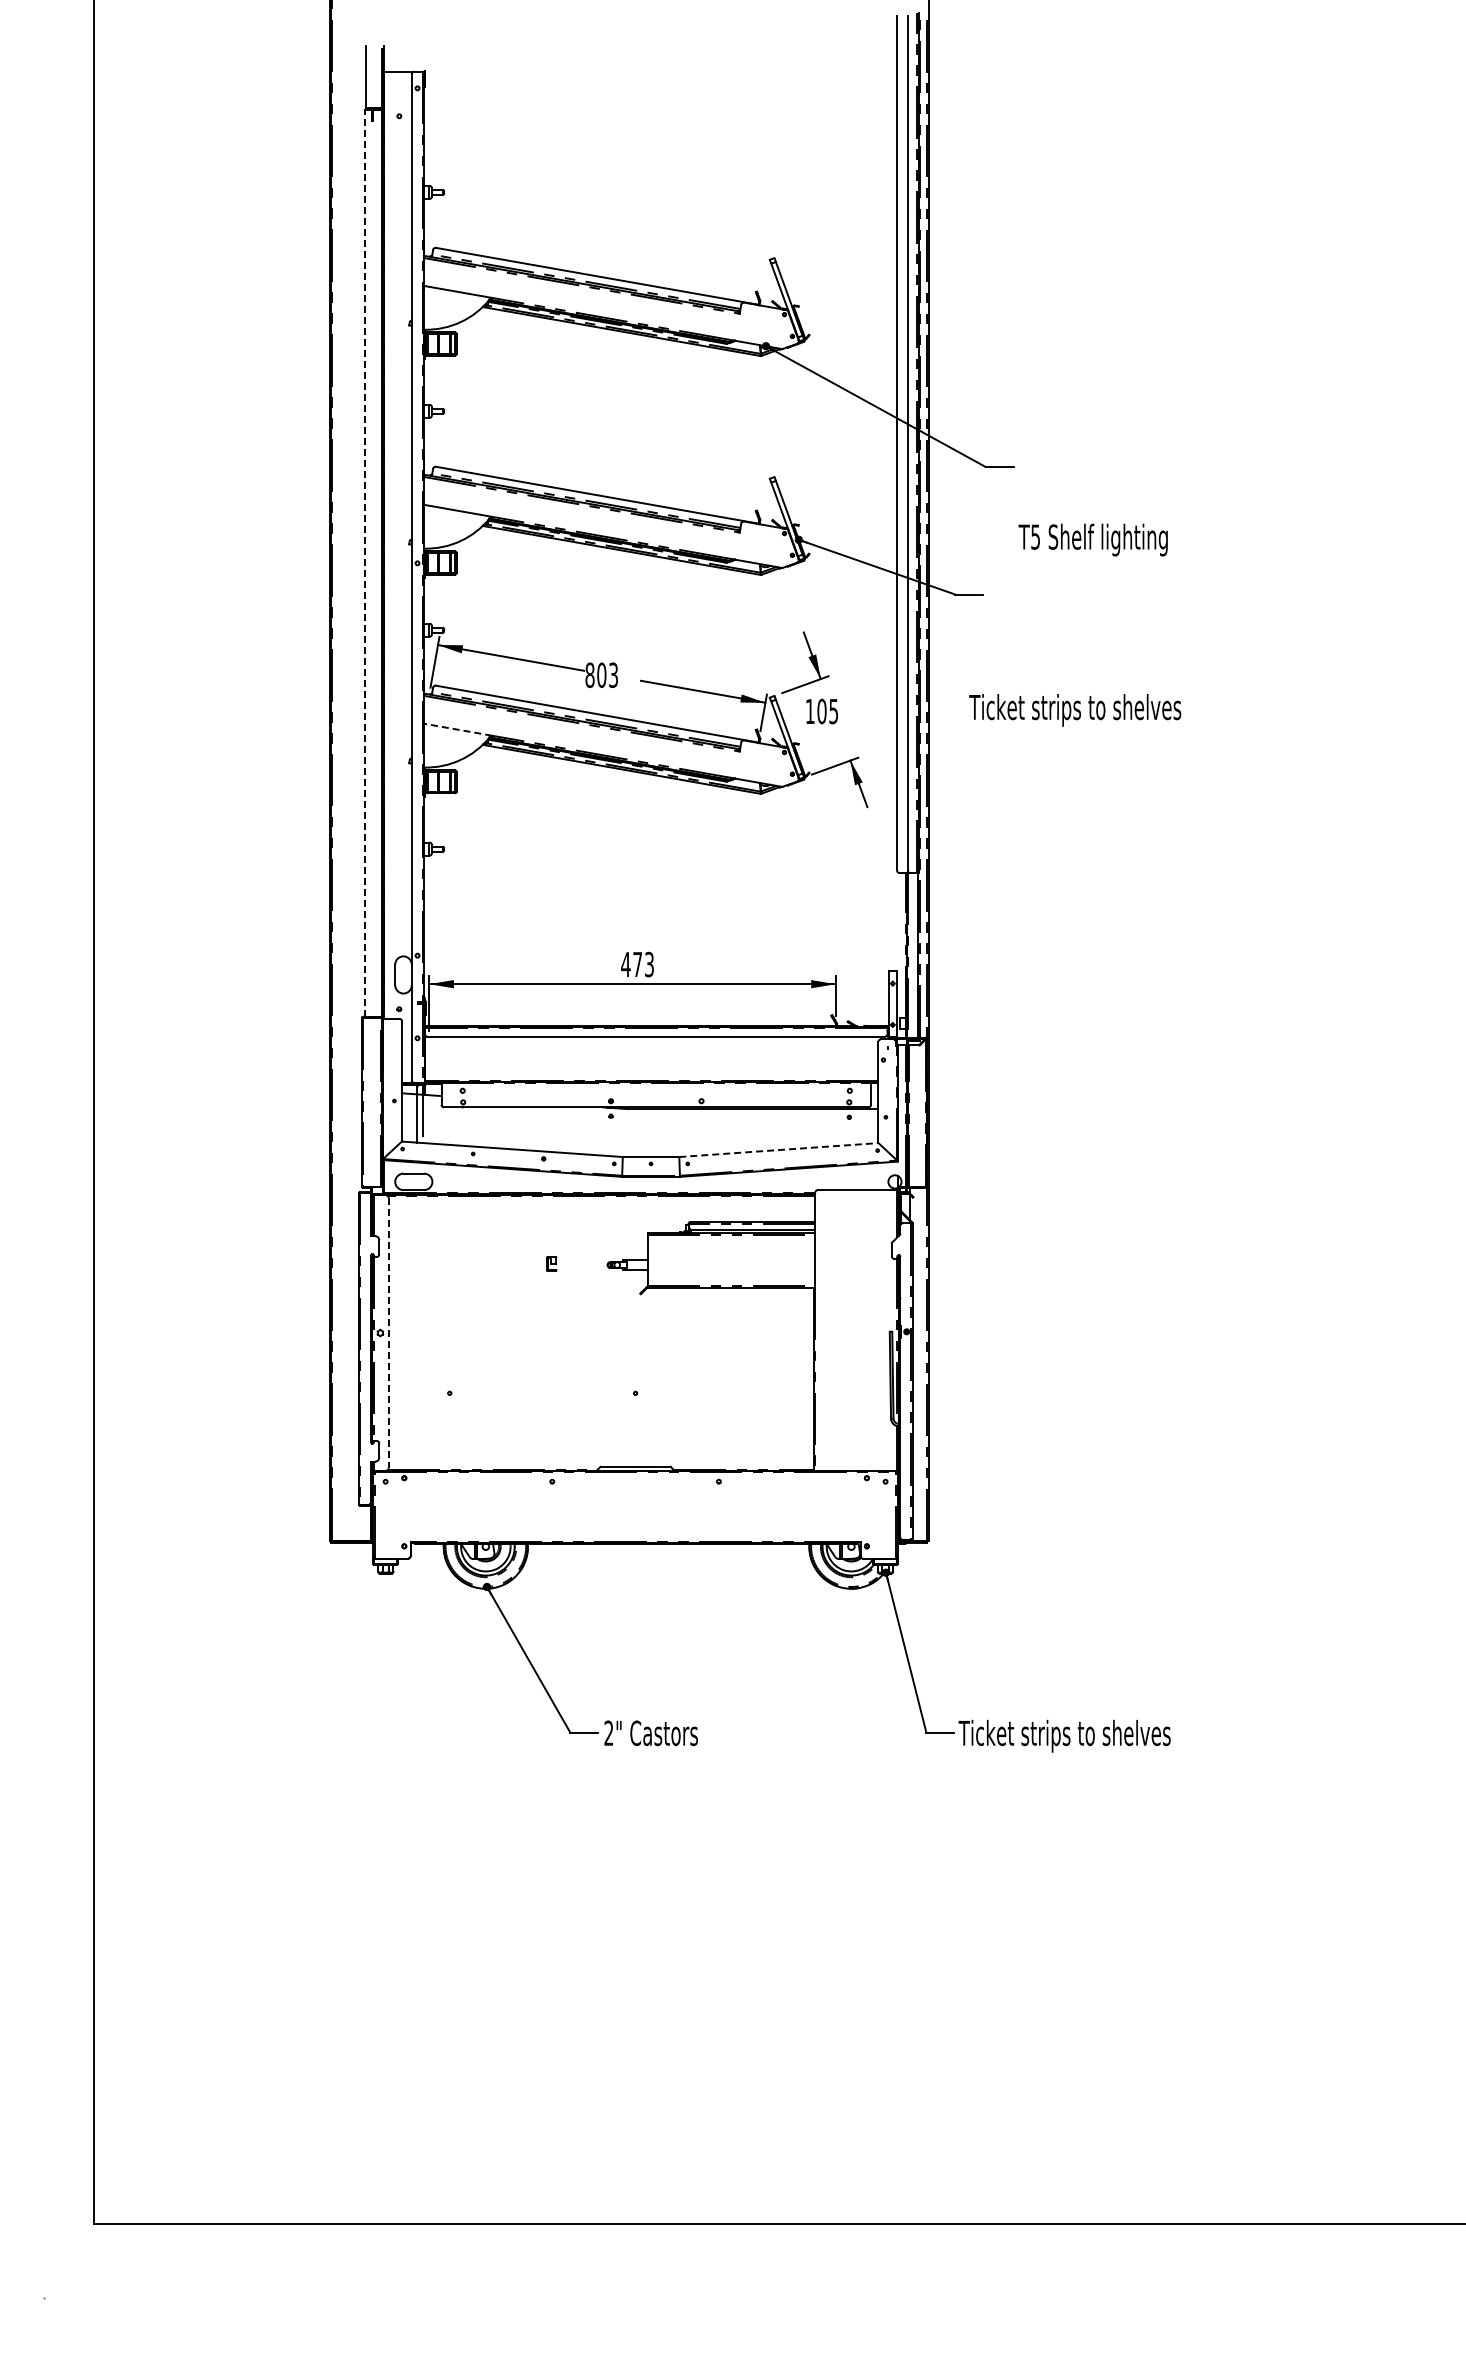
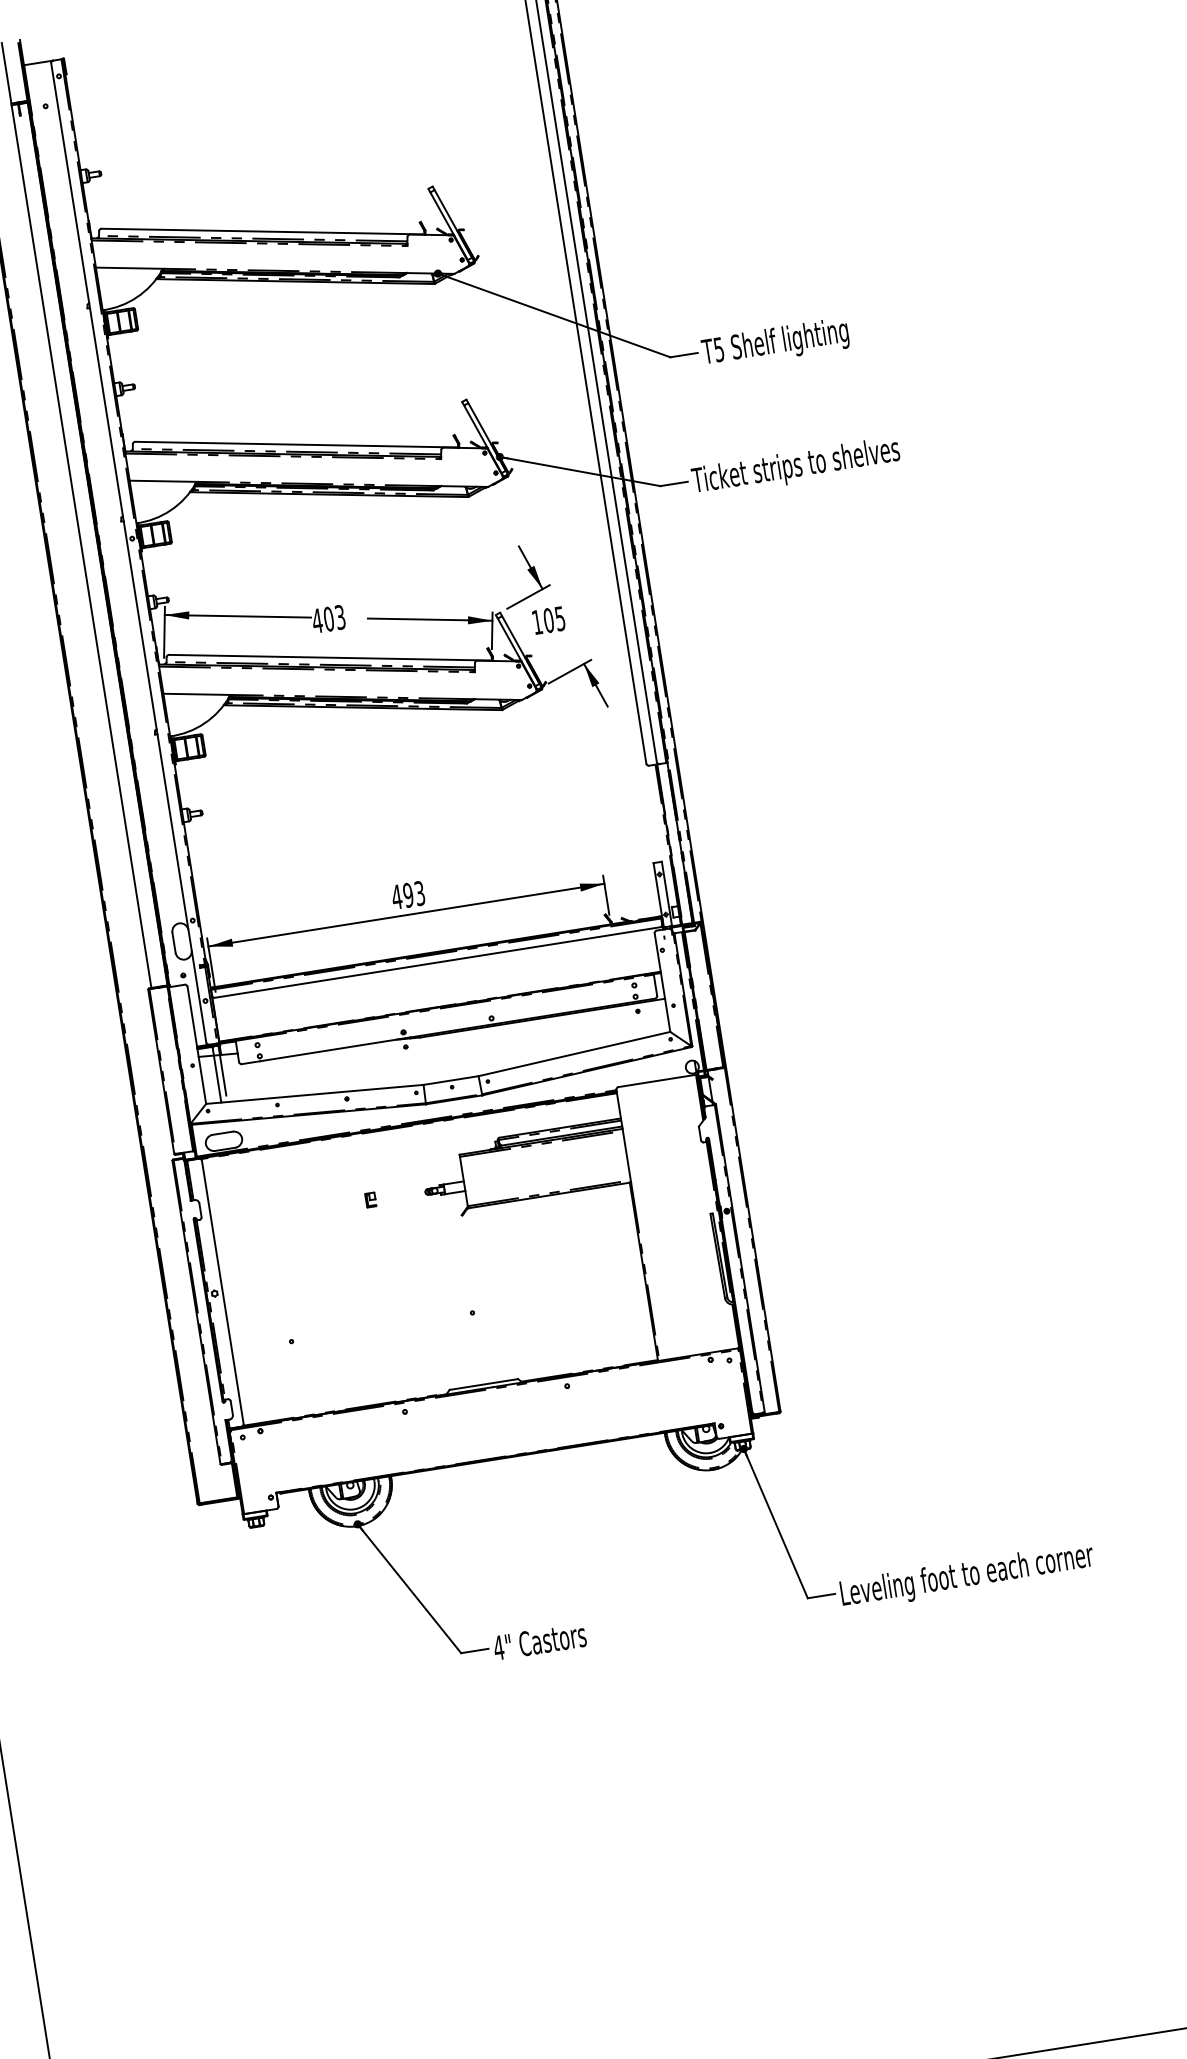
text: (1092, 539) -> (774, 343), moved
line: (365, 562) -> (81, 545), dashed -> solid
text: (589, 675) -> (316, 621), 803 -> 403
text: (1075, 710) -> (796, 467), moved
line: (457, 729) -> (196, 694), dashed -> solid
text: (637, 964) -> (408, 895), 473 -> 493
line: (778, 1150) -> (574, 1054), dashed -> solid
line: (388, 1333) -> (222, 1292), dashed -> solid
text: (608, 1732) -> (498, 1647), 2" -> 4"
text: (1088, 1735) -> (966, 1576), Ticket strips to shelves -> Leveling foot to each corner

